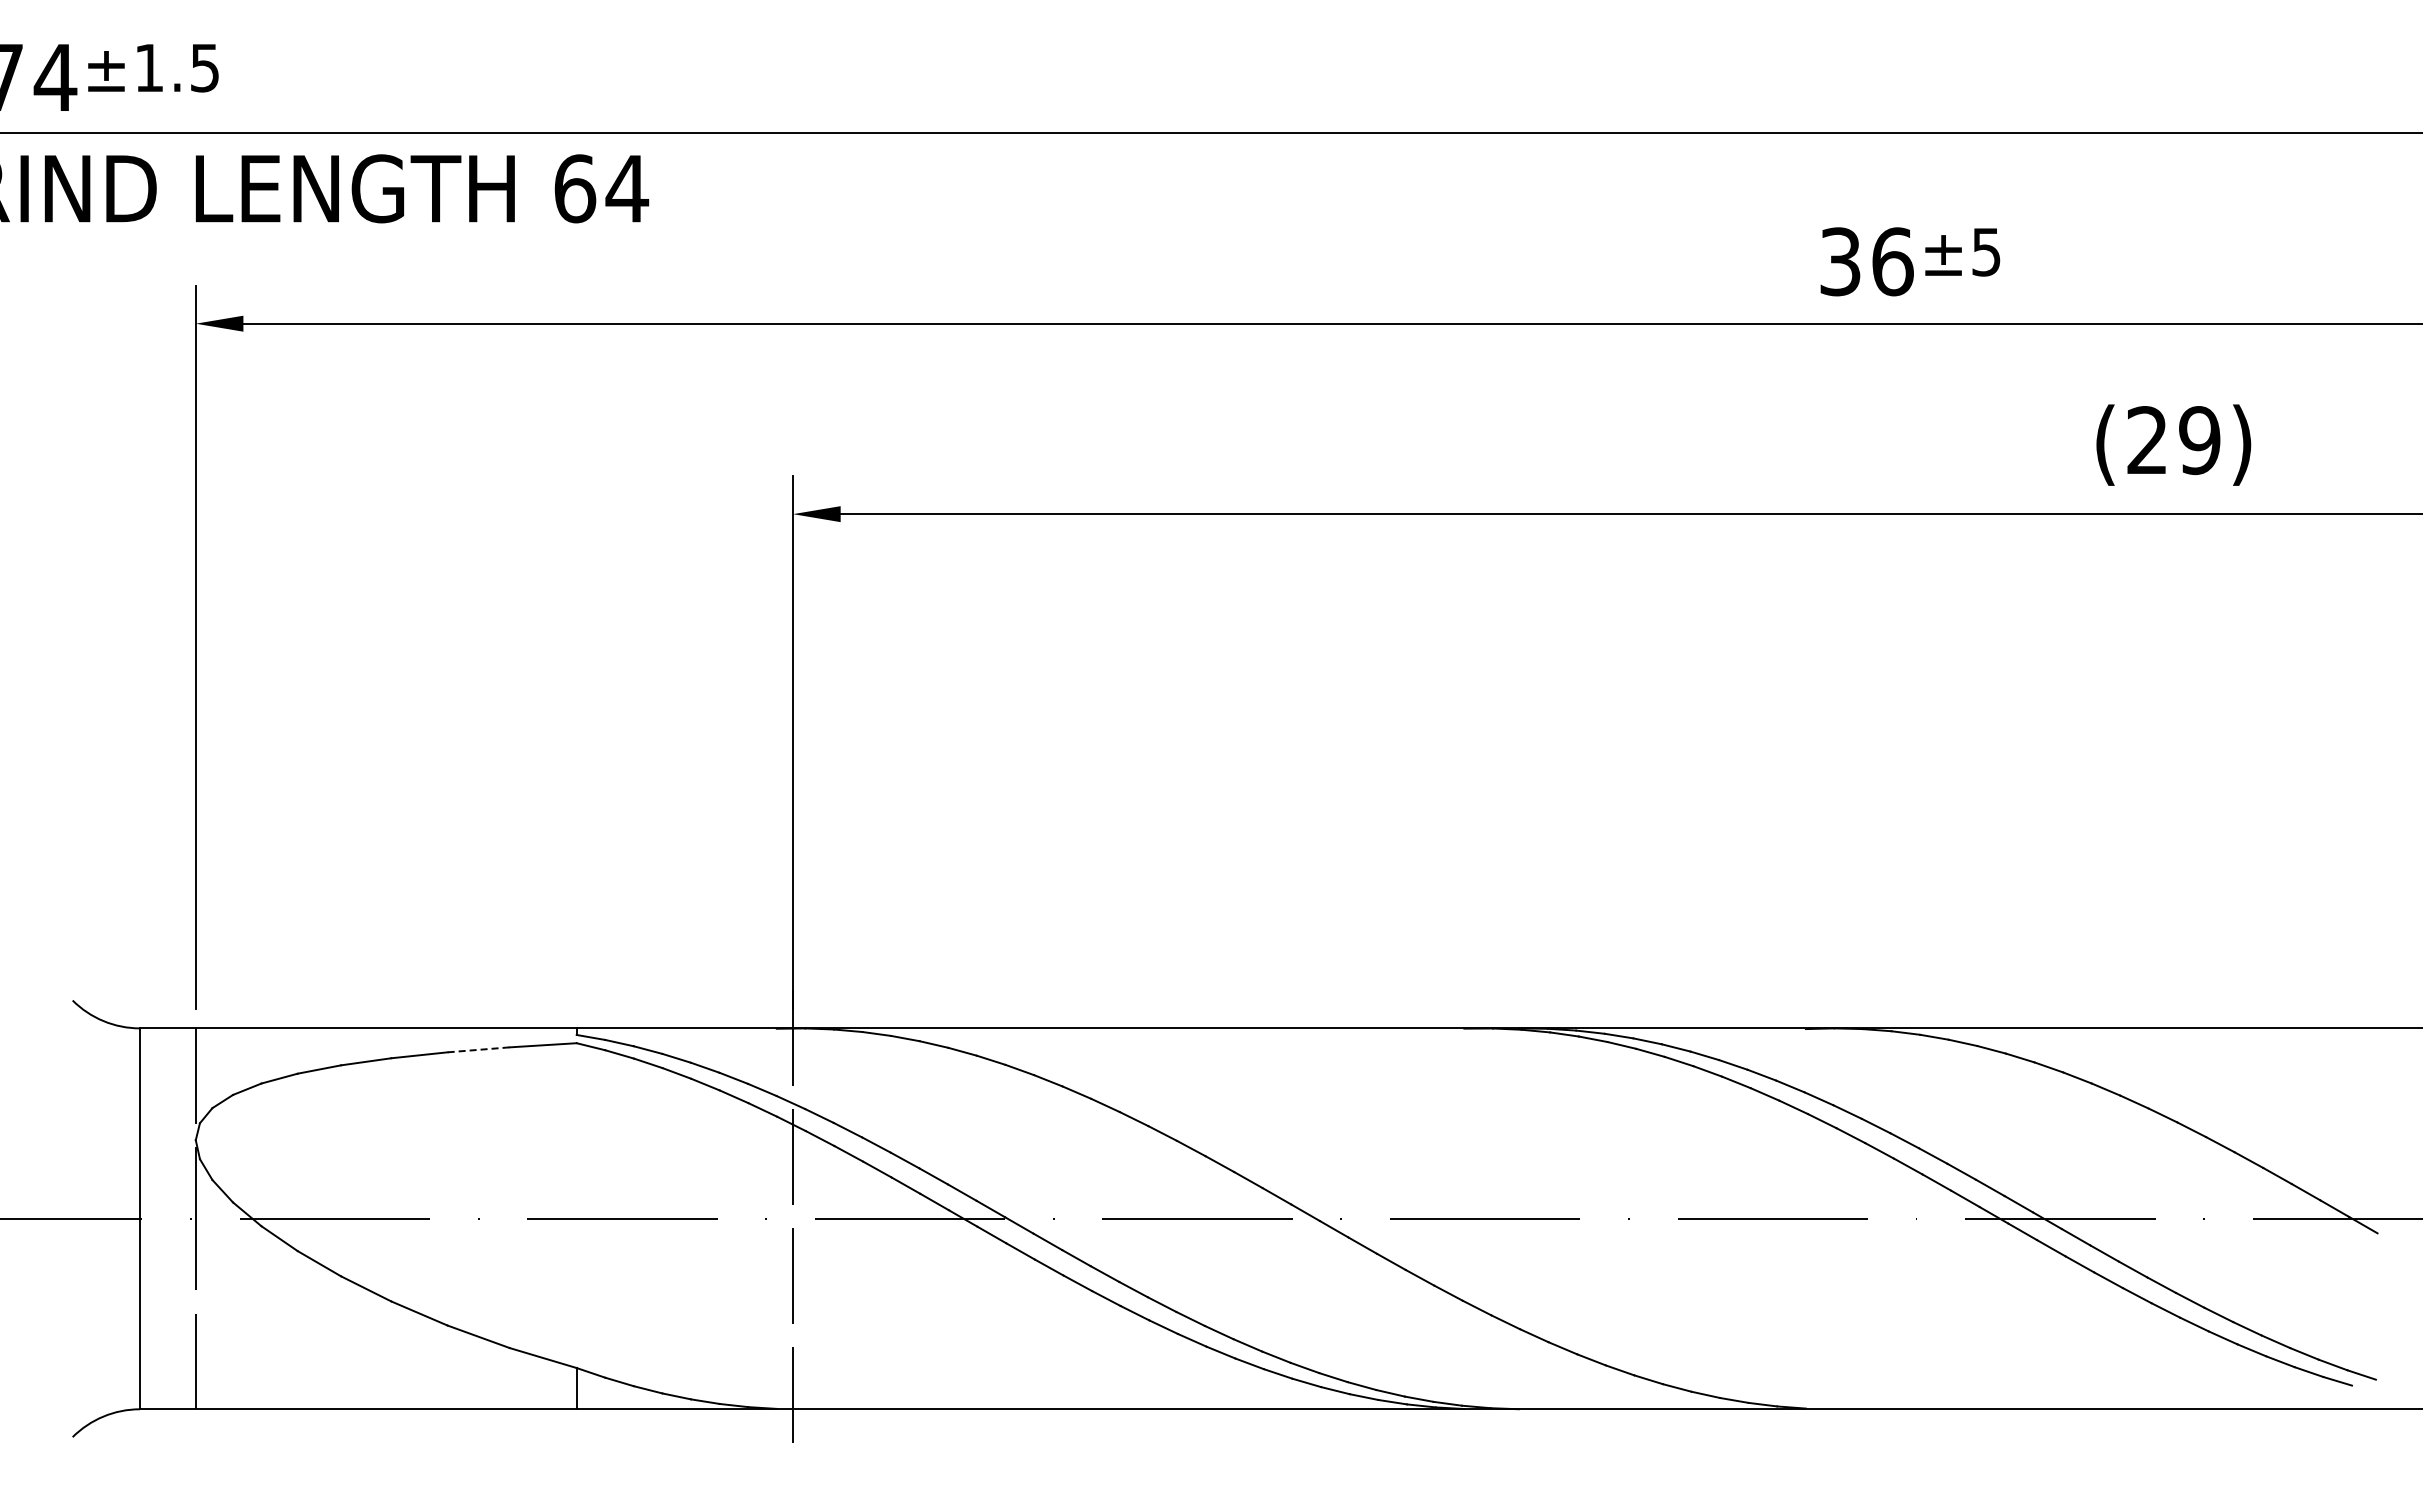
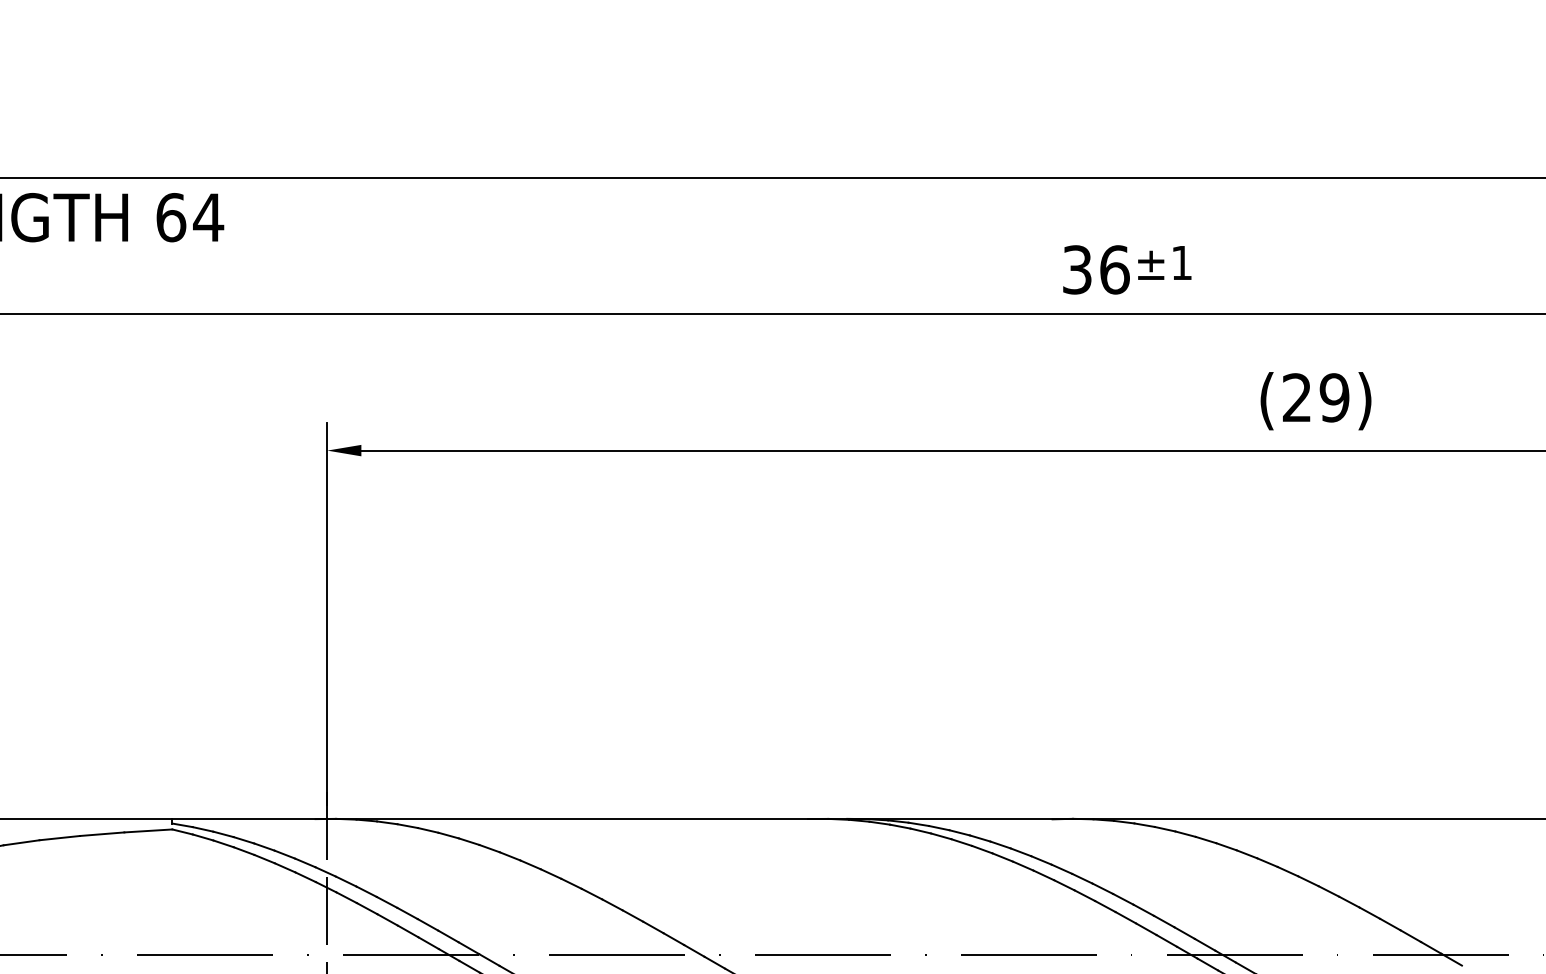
text: (1986, 252) -> (1181, 263), ±5 -> ±1
line: (479, 1049) -> (102, 833), dashed -> solid

